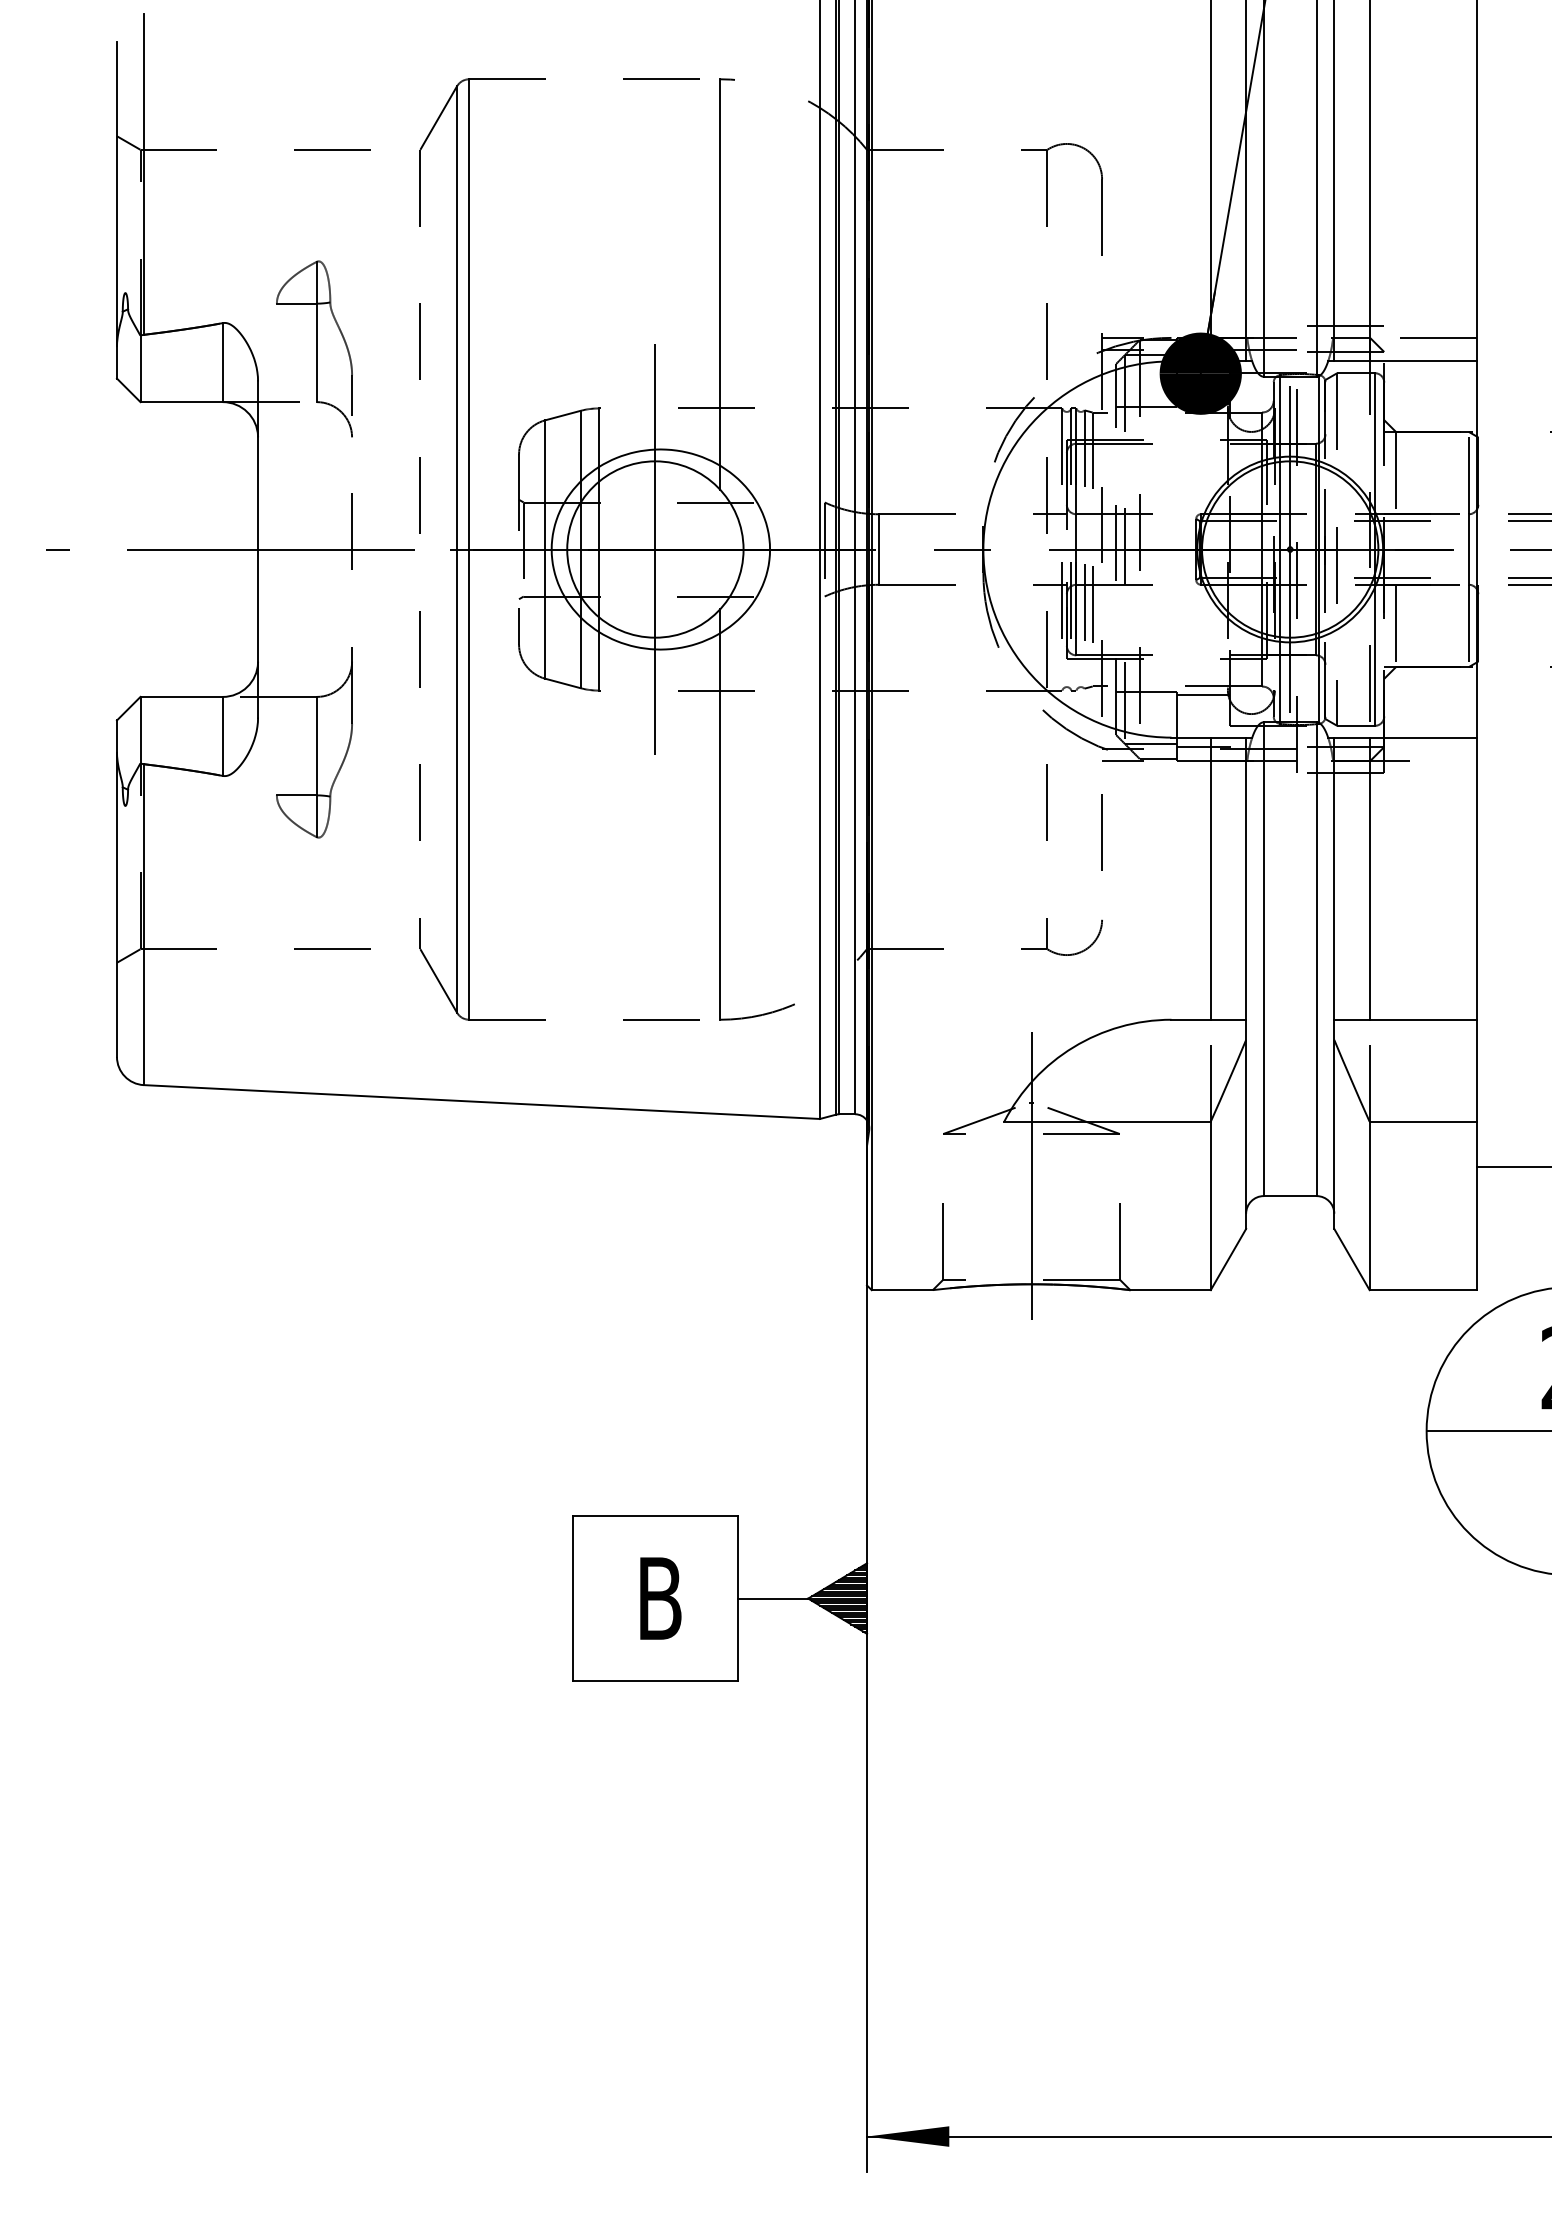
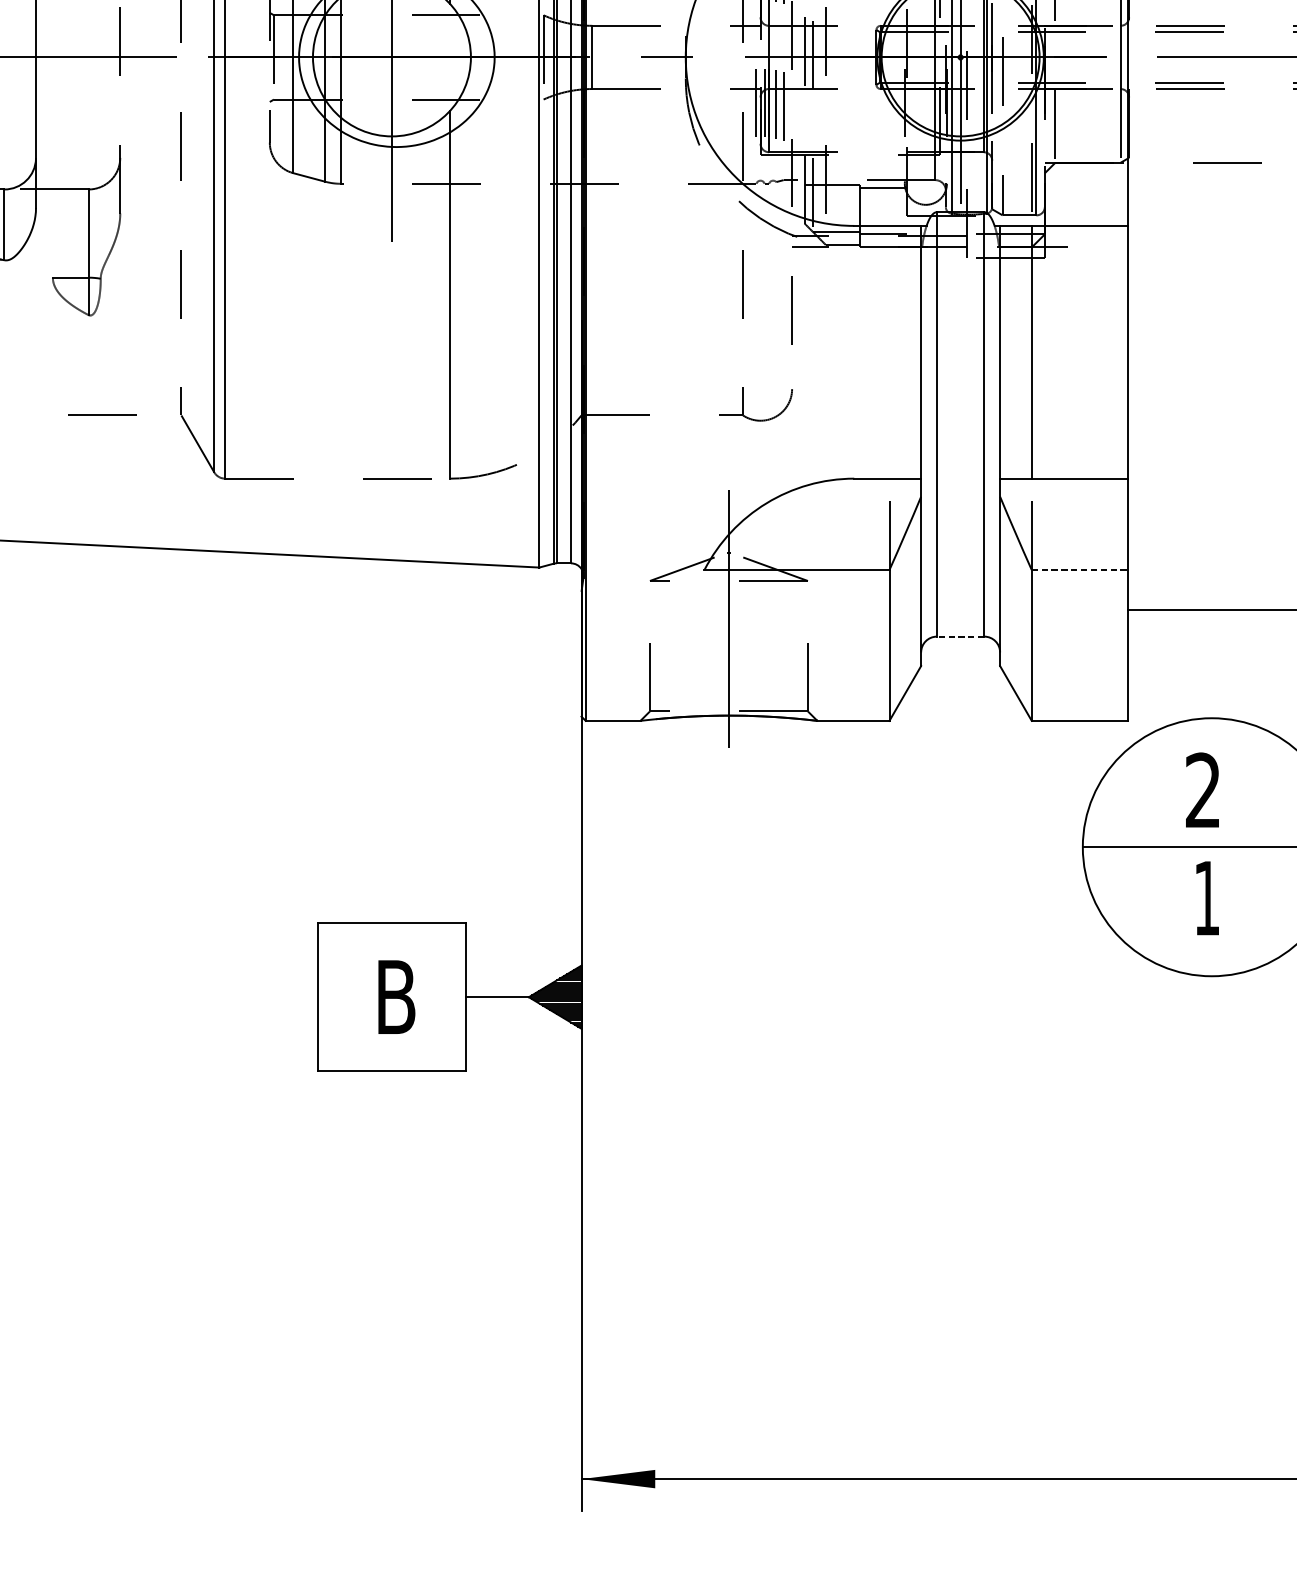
line: (1210, 878) -> (889, 352), removed
line: (1423, 1121) -> (1080, 569), solid -> dashed
line: (1289, 1196) -> (959, 636), solid -> dashed

